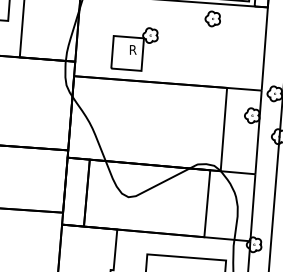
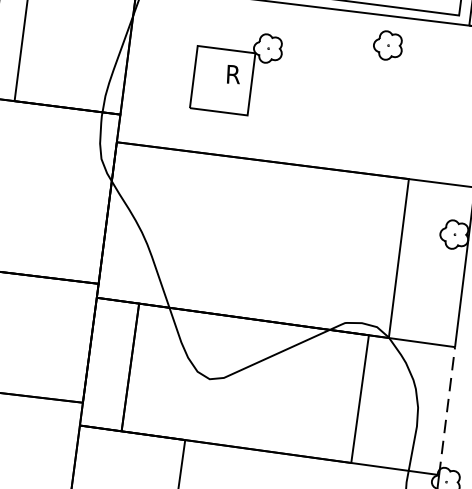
part: (134, 49) -> (236, 73), moved
line: (252, 207) -> (446, 410), solid -> dashed

